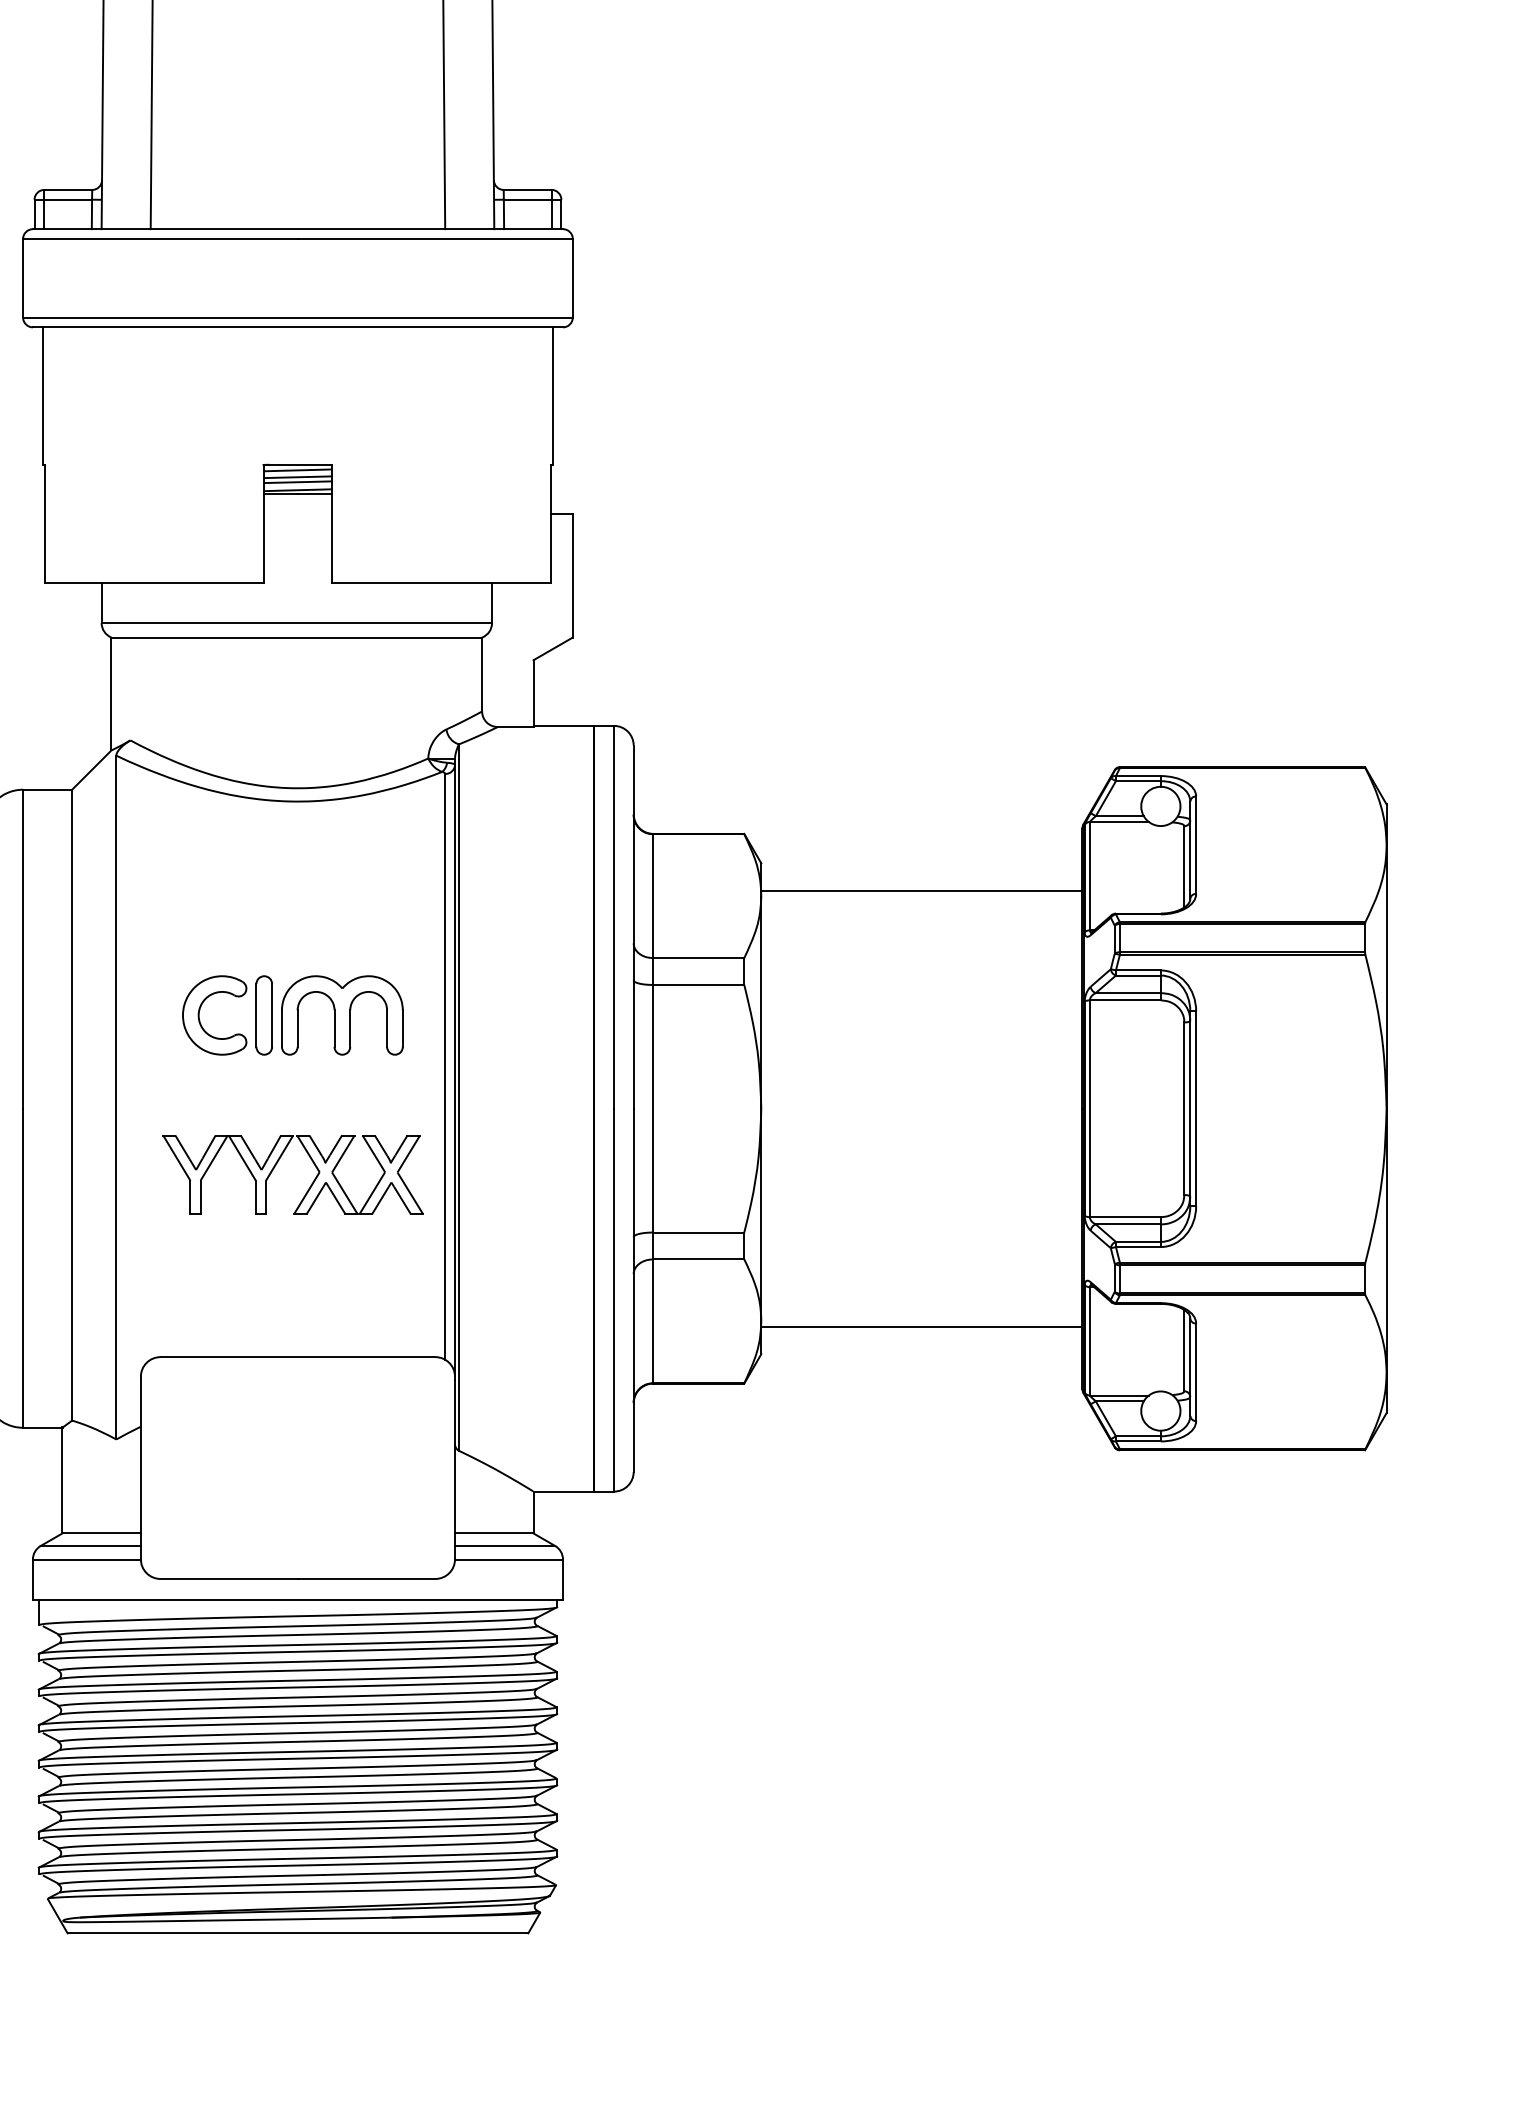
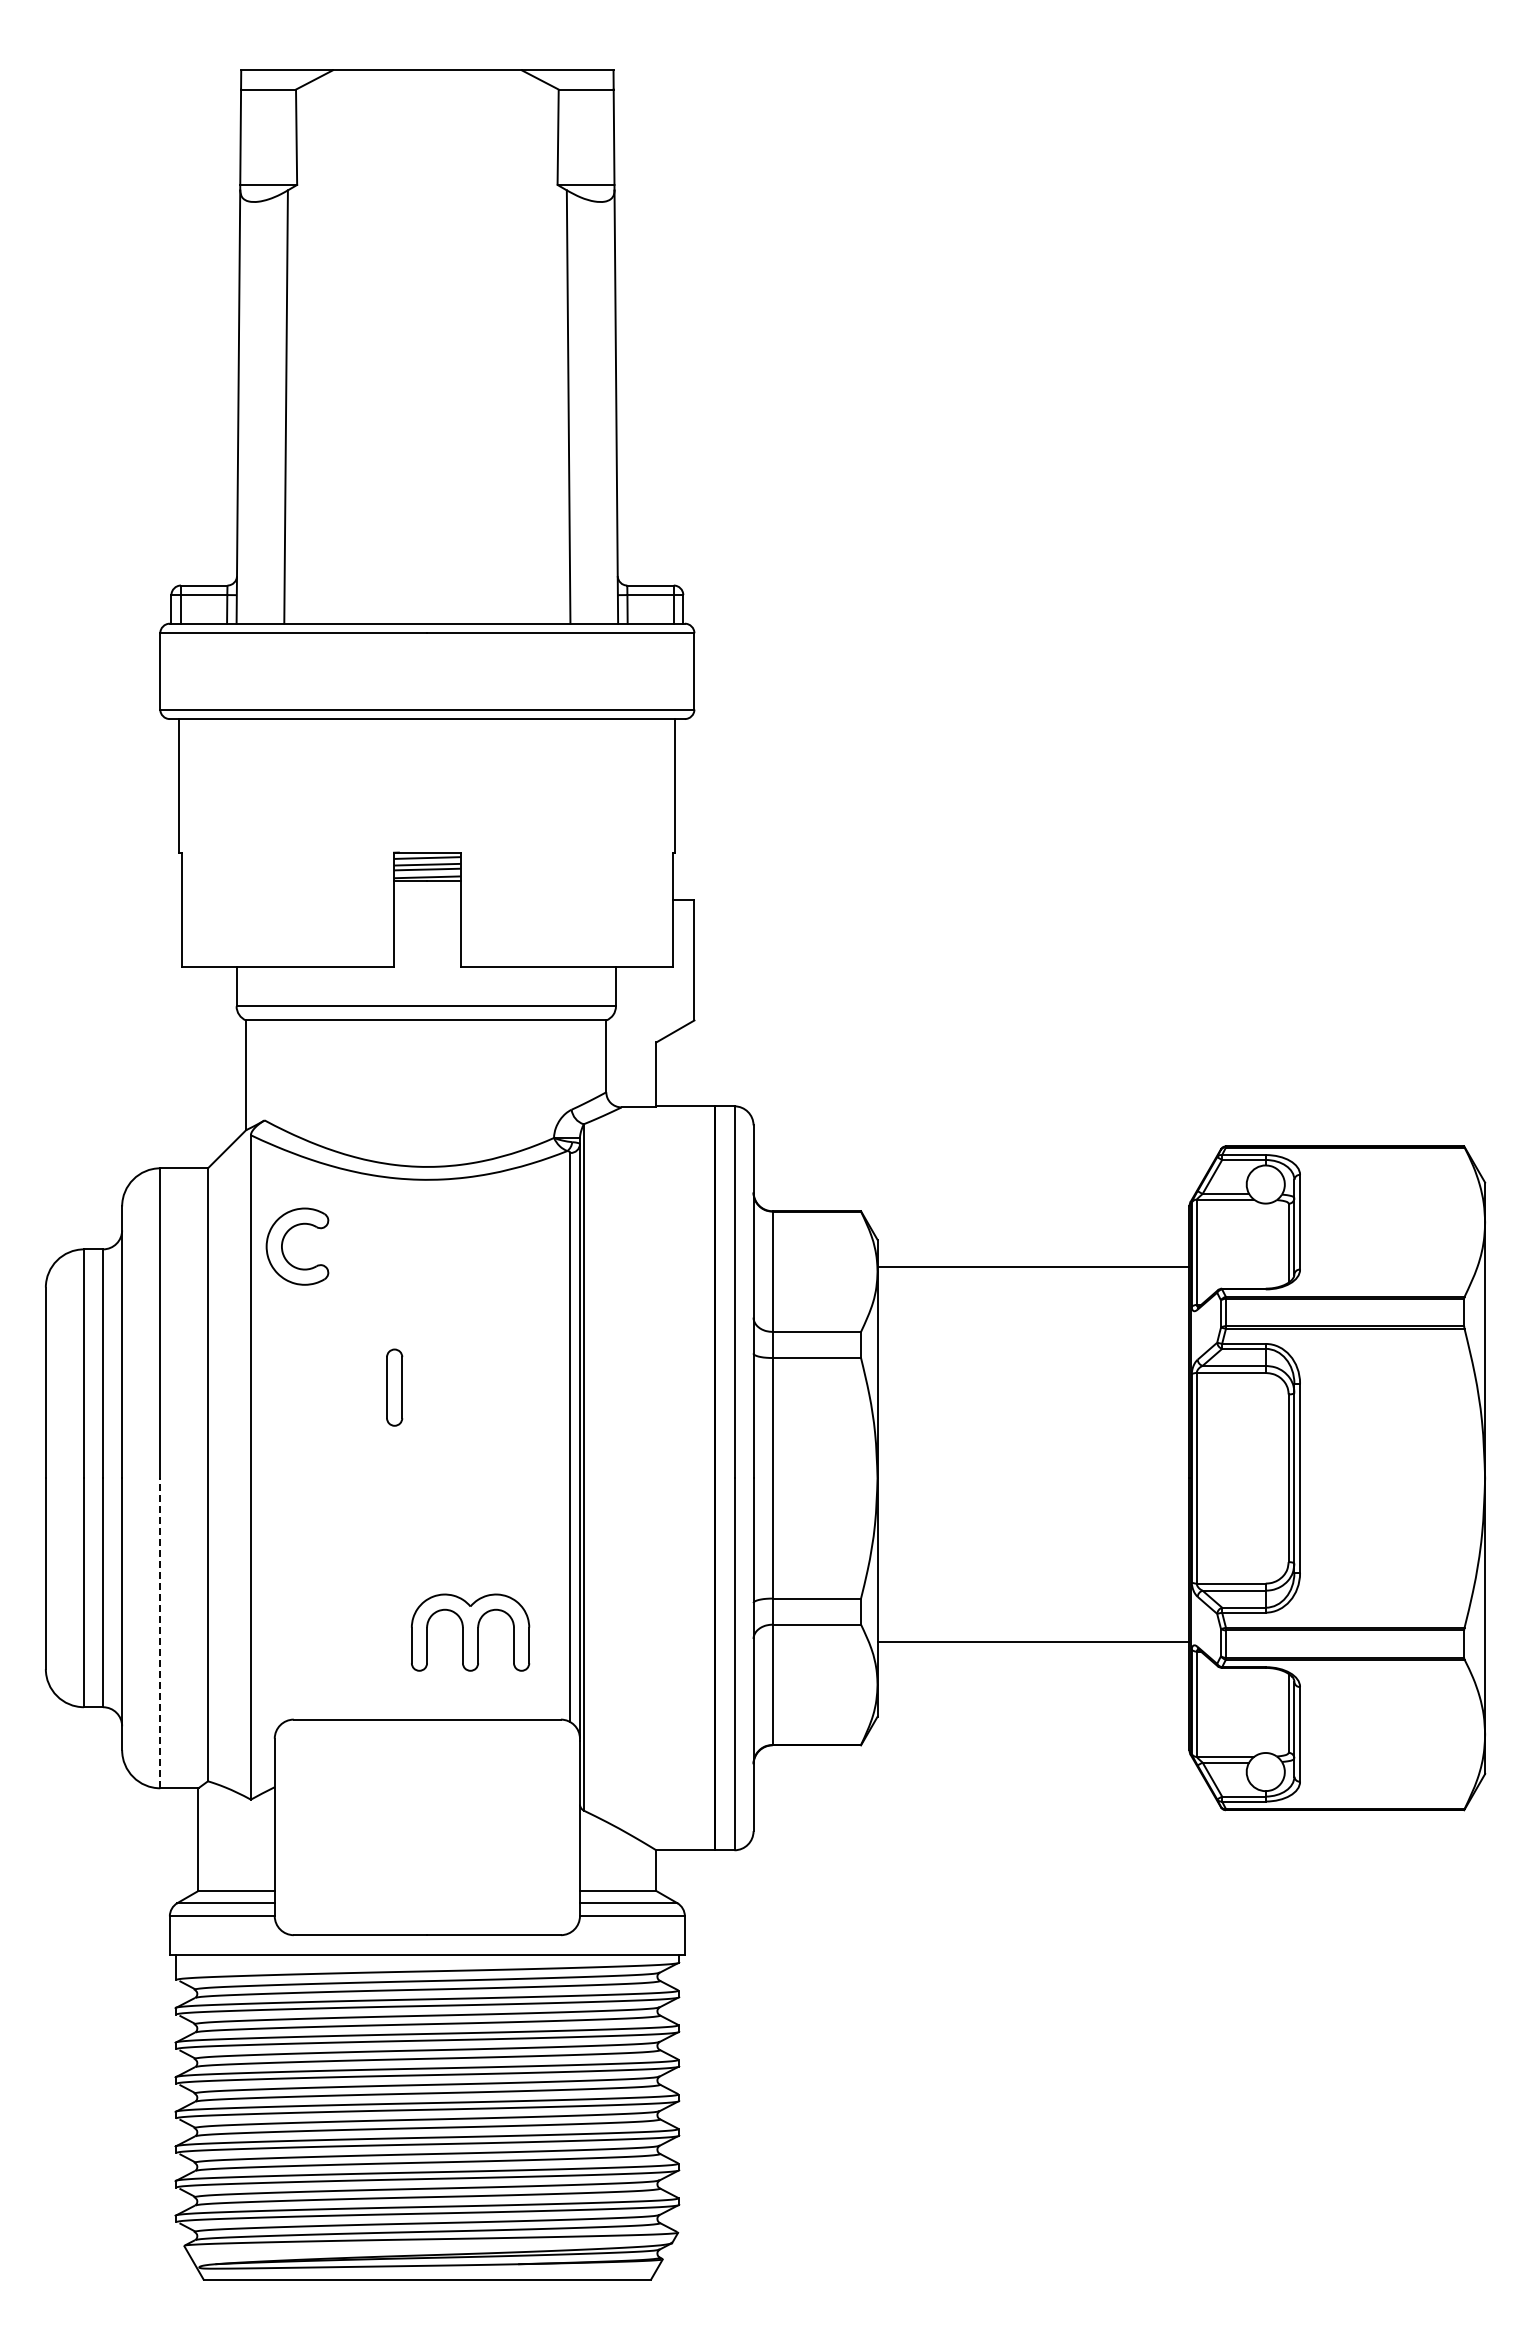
part: (200, 1012) -> (283, 1243), moved
part: (342, 1015) -> (470, 1632), moved
part: (276, 1165) -> (406, 1533), removed
line: (23, 1268) -> (160, 1633), solid -> dashed
line: (921, 1327) -> (1033, 1642), moved

